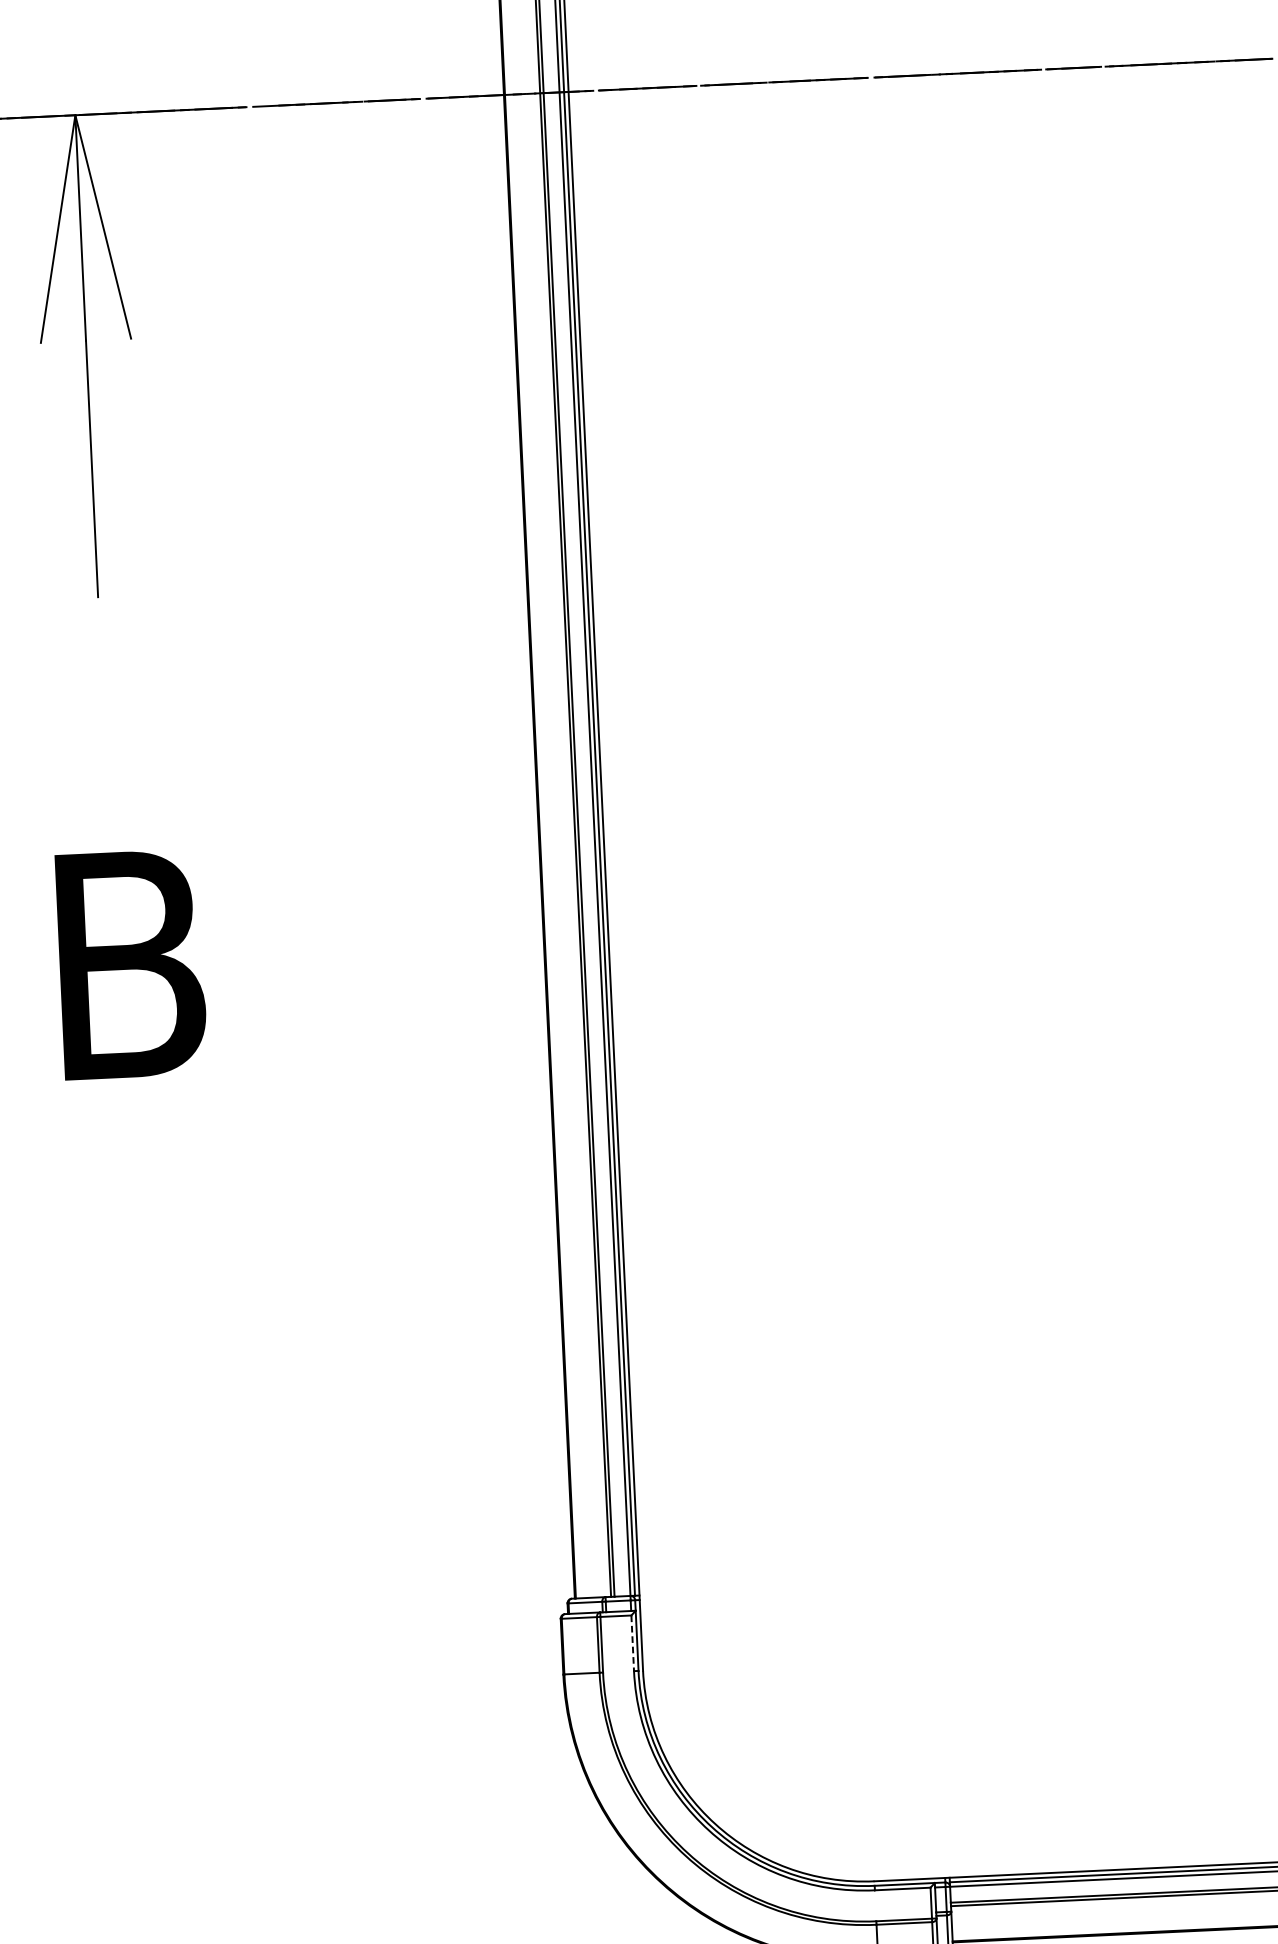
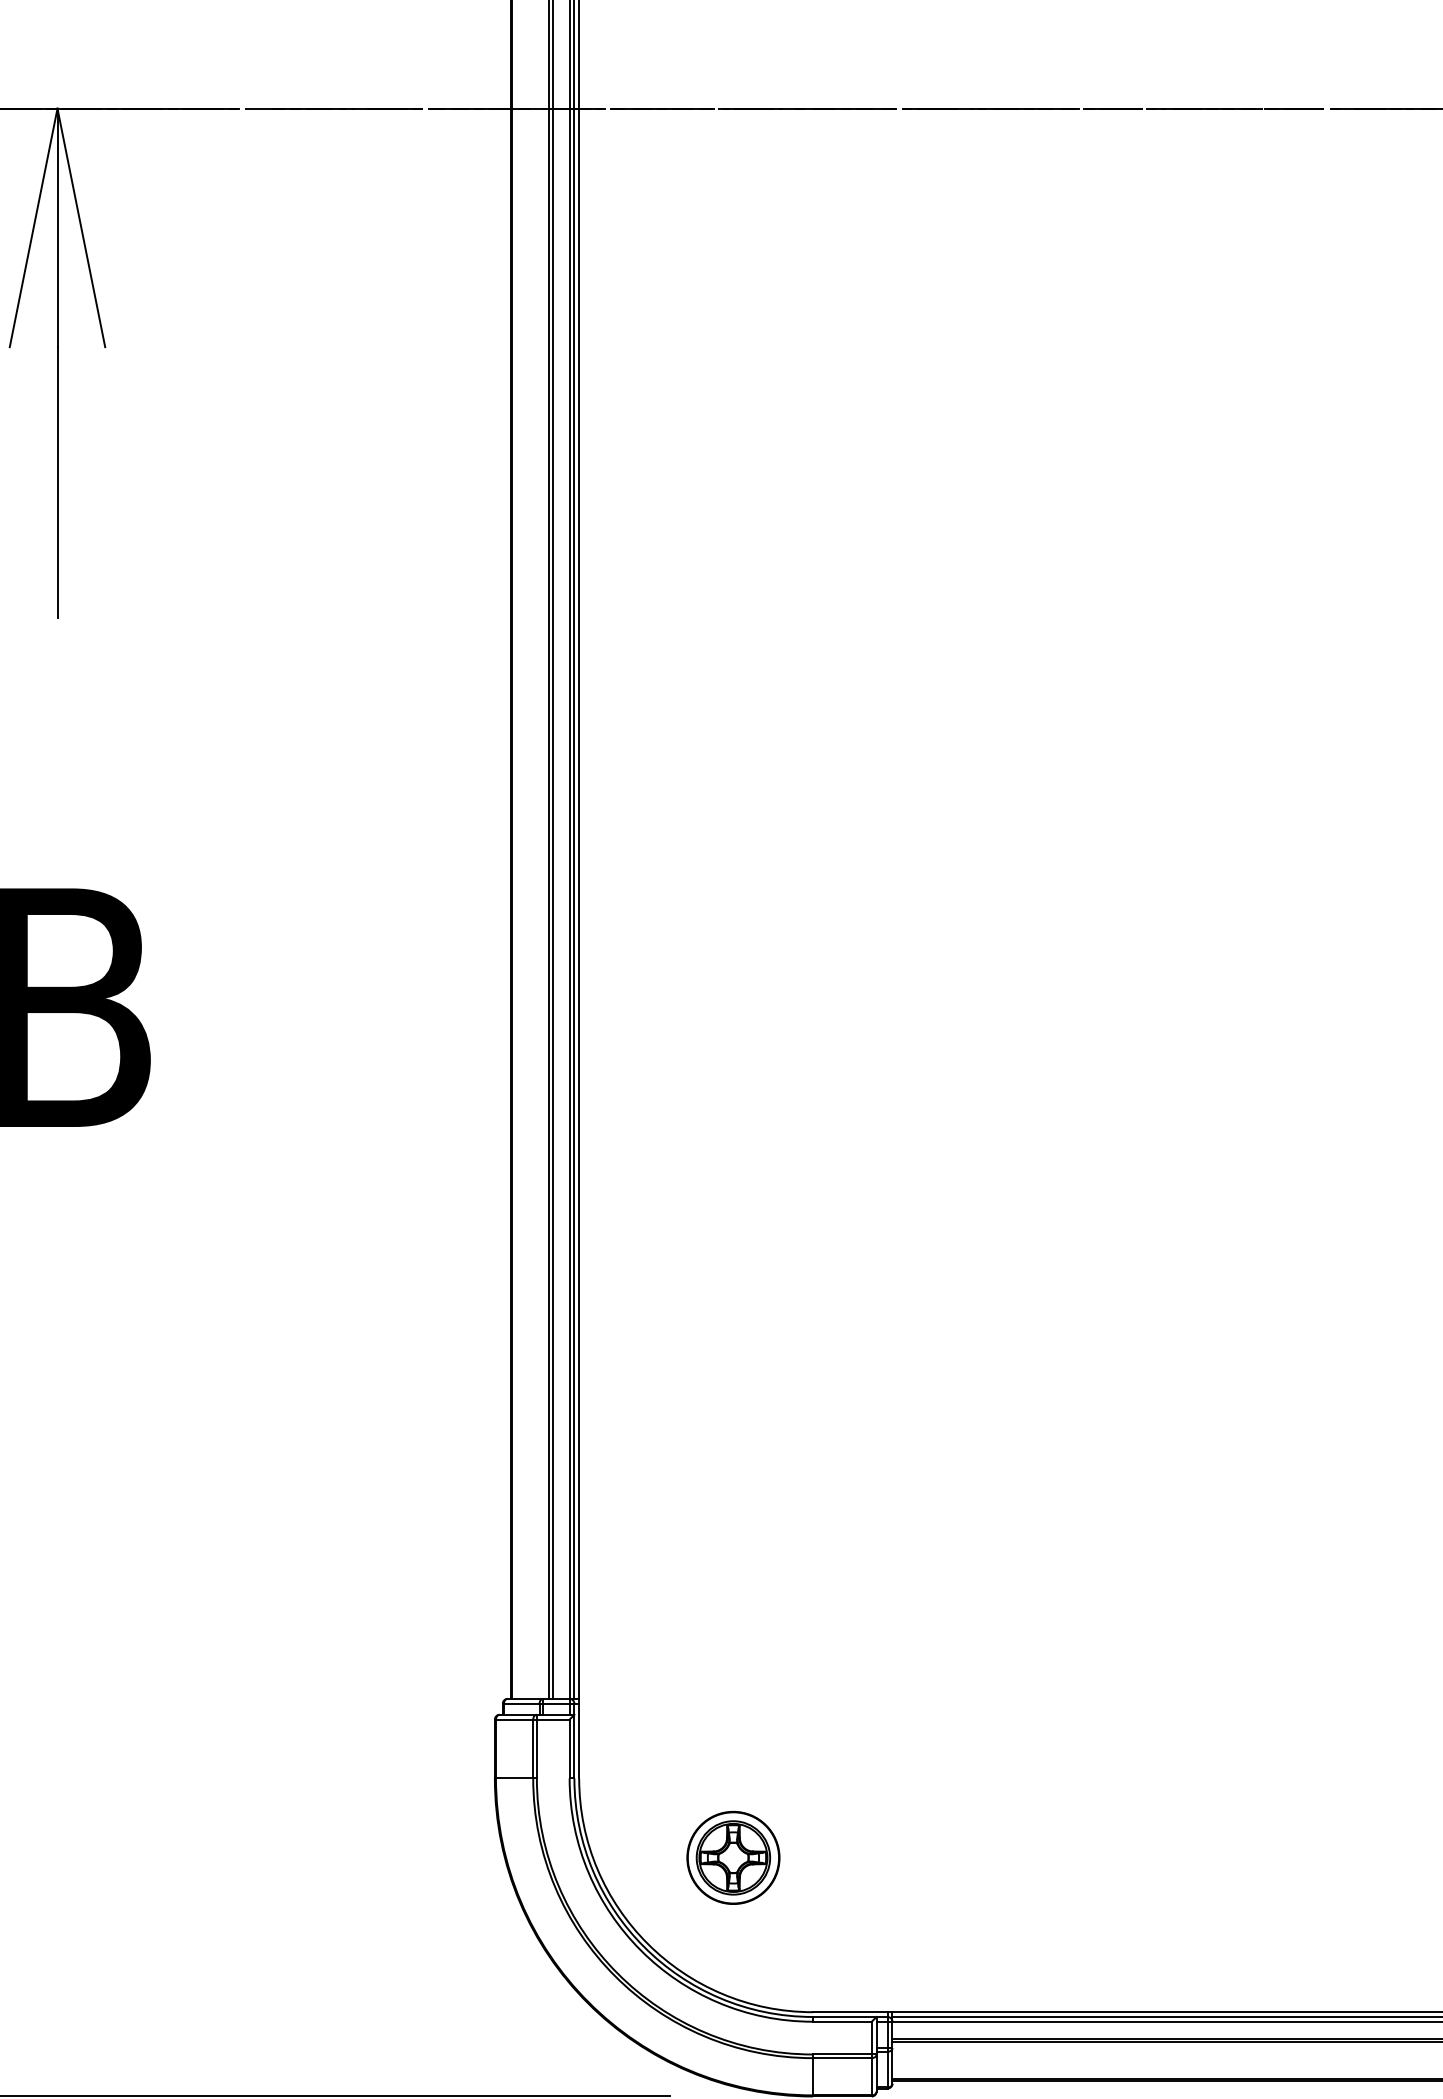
line: (632, 1643) -> (569, 1749), dashed -> solid
part: (792, 1738) -> (733, 1857), added

